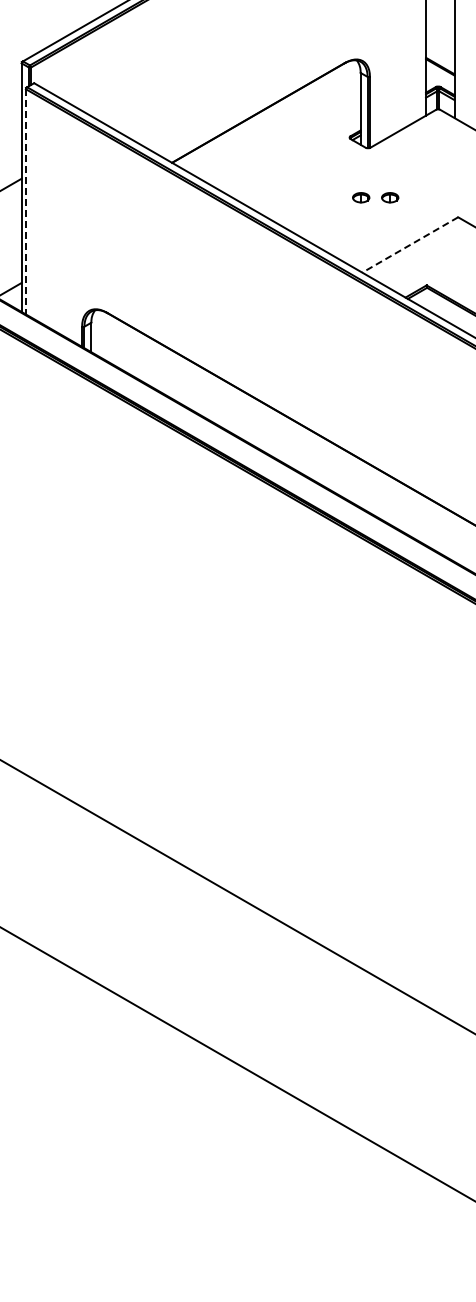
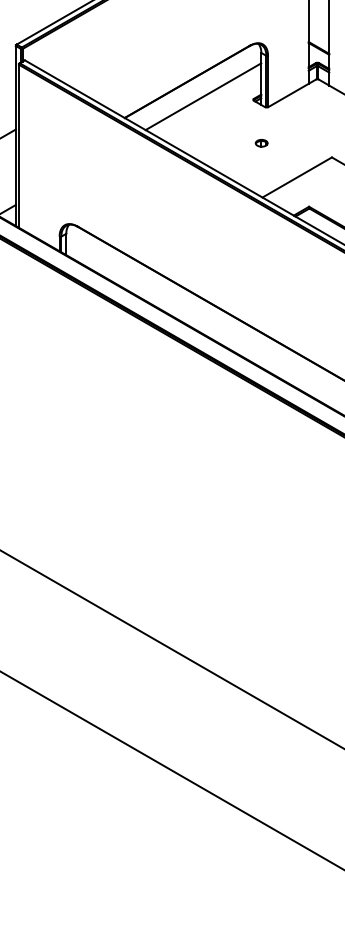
line: (280, 133) -> (203, 96), added
part: (390, 197) -> (282, 143), removed
line: (26, 201) -> (19, 146), dashed -> solid
line: (409, 245) -> (296, 177), dashed -> solid

